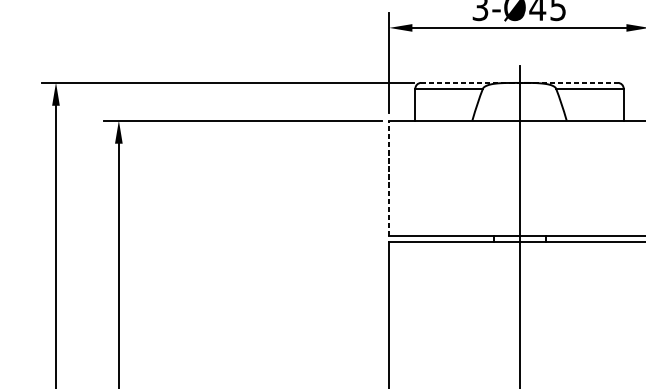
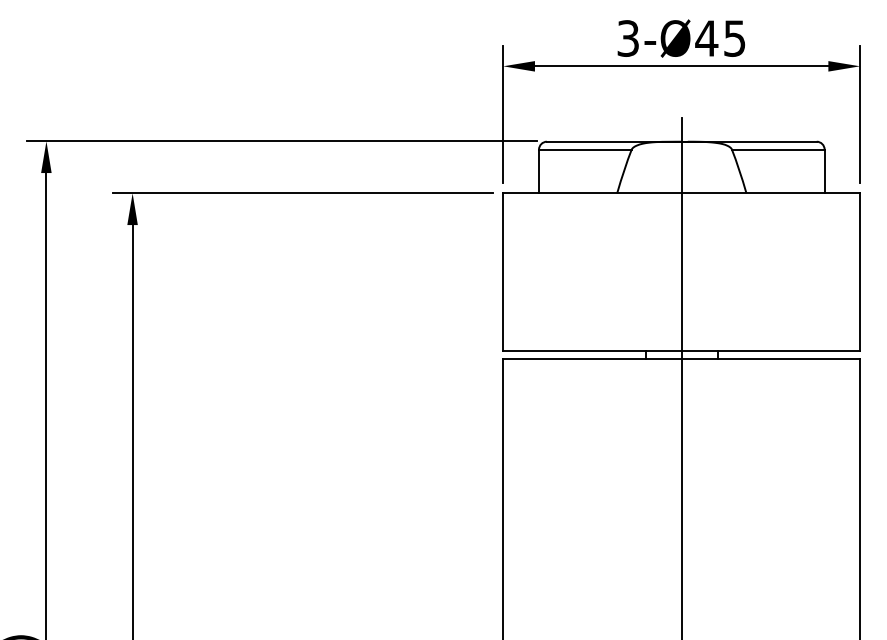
line: (519, 82) -> (681, 141), dashed -> solid
line: (389, 178) -> (503, 272), dashed -> solid

